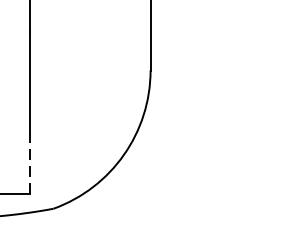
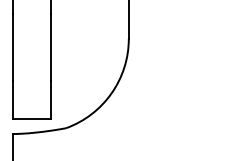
line: (29, 164) -> (50, 99), dashed -> solid

